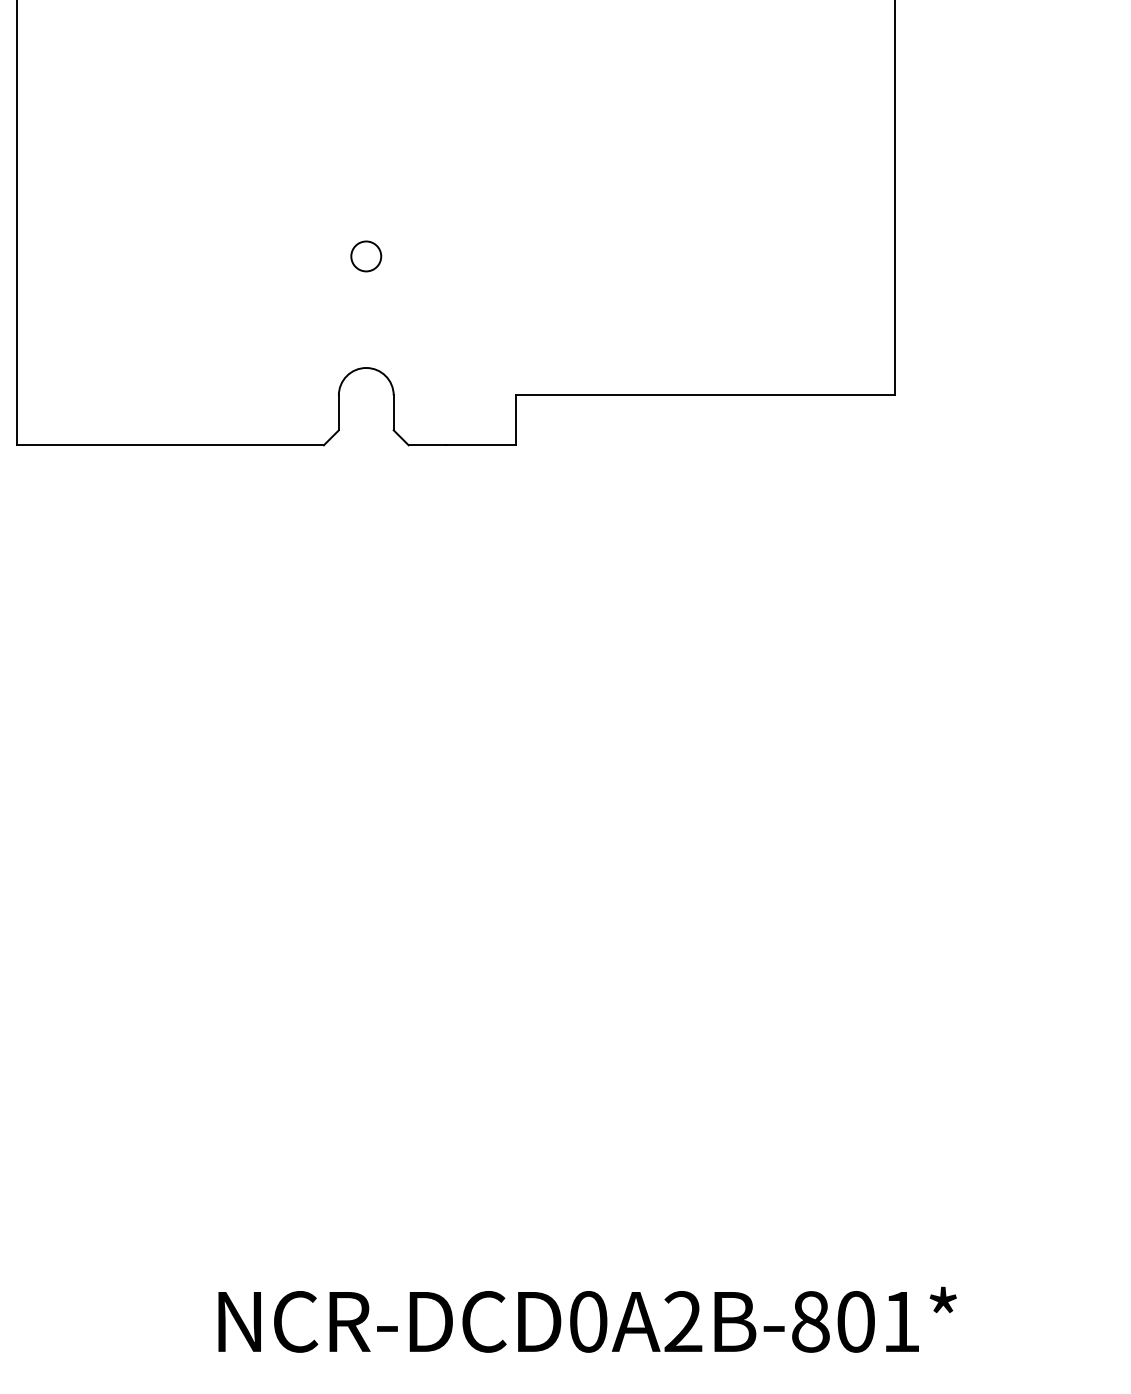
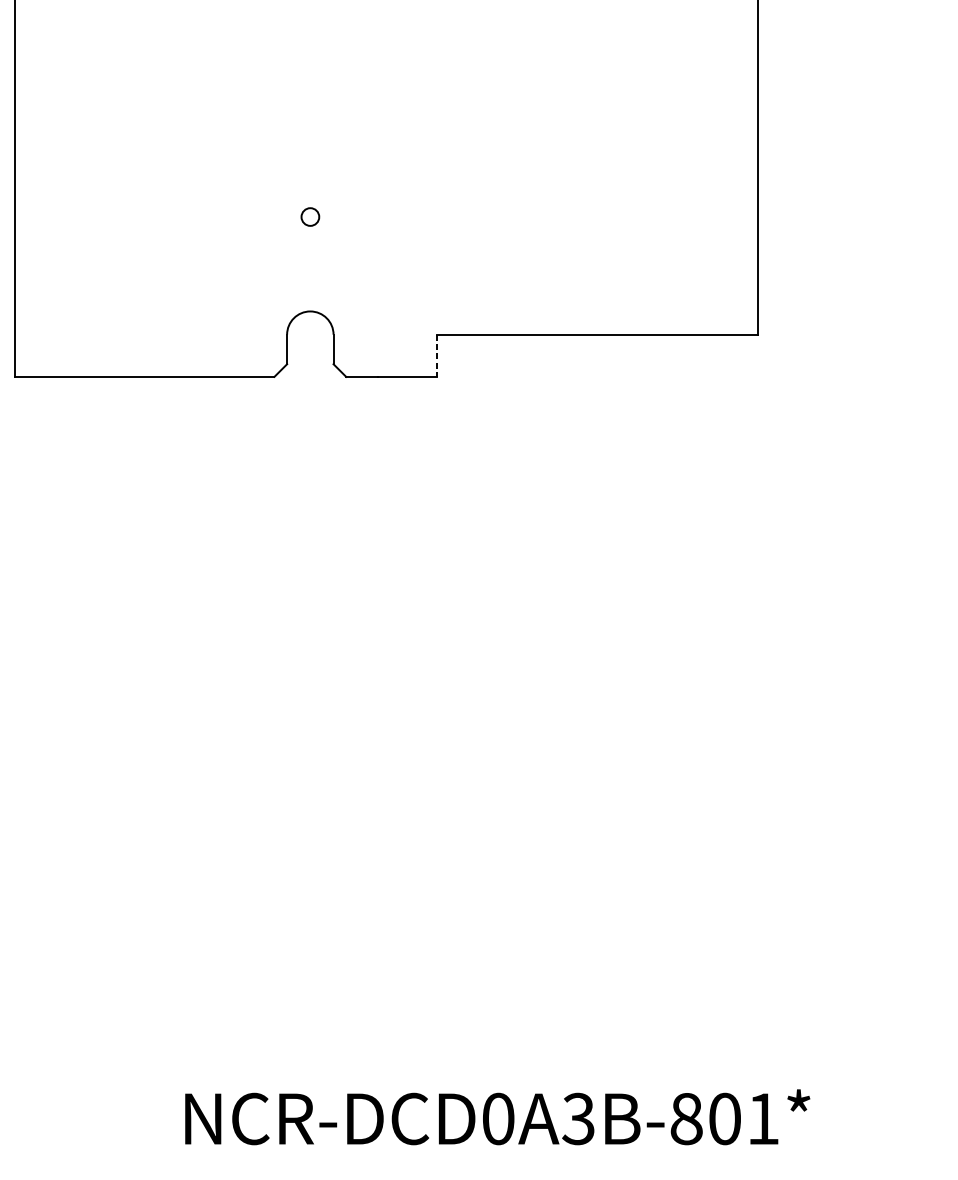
circle: (366, 256) -> (310, 217), size x0.7
line: (515, 420) -> (436, 355), solid -> dashed
text: (682, 1321) -> (578, 1118), NCR-DCD0A2B-801* -> NCR-DCD0A3B-801*

